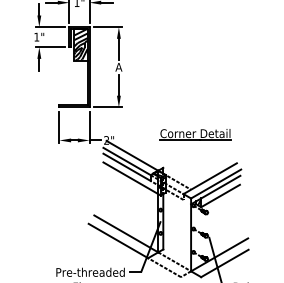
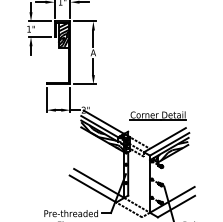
part: (195, 134) -> (158, 115), moved
hatch: (131, 175) -> (103, 137), added
hatch: (220, 192) -> (173, 150), added

